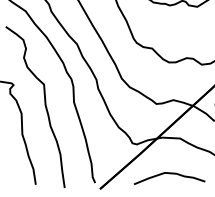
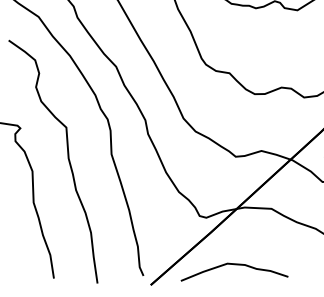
curve: (169, 174) -> (234, 266), moved

